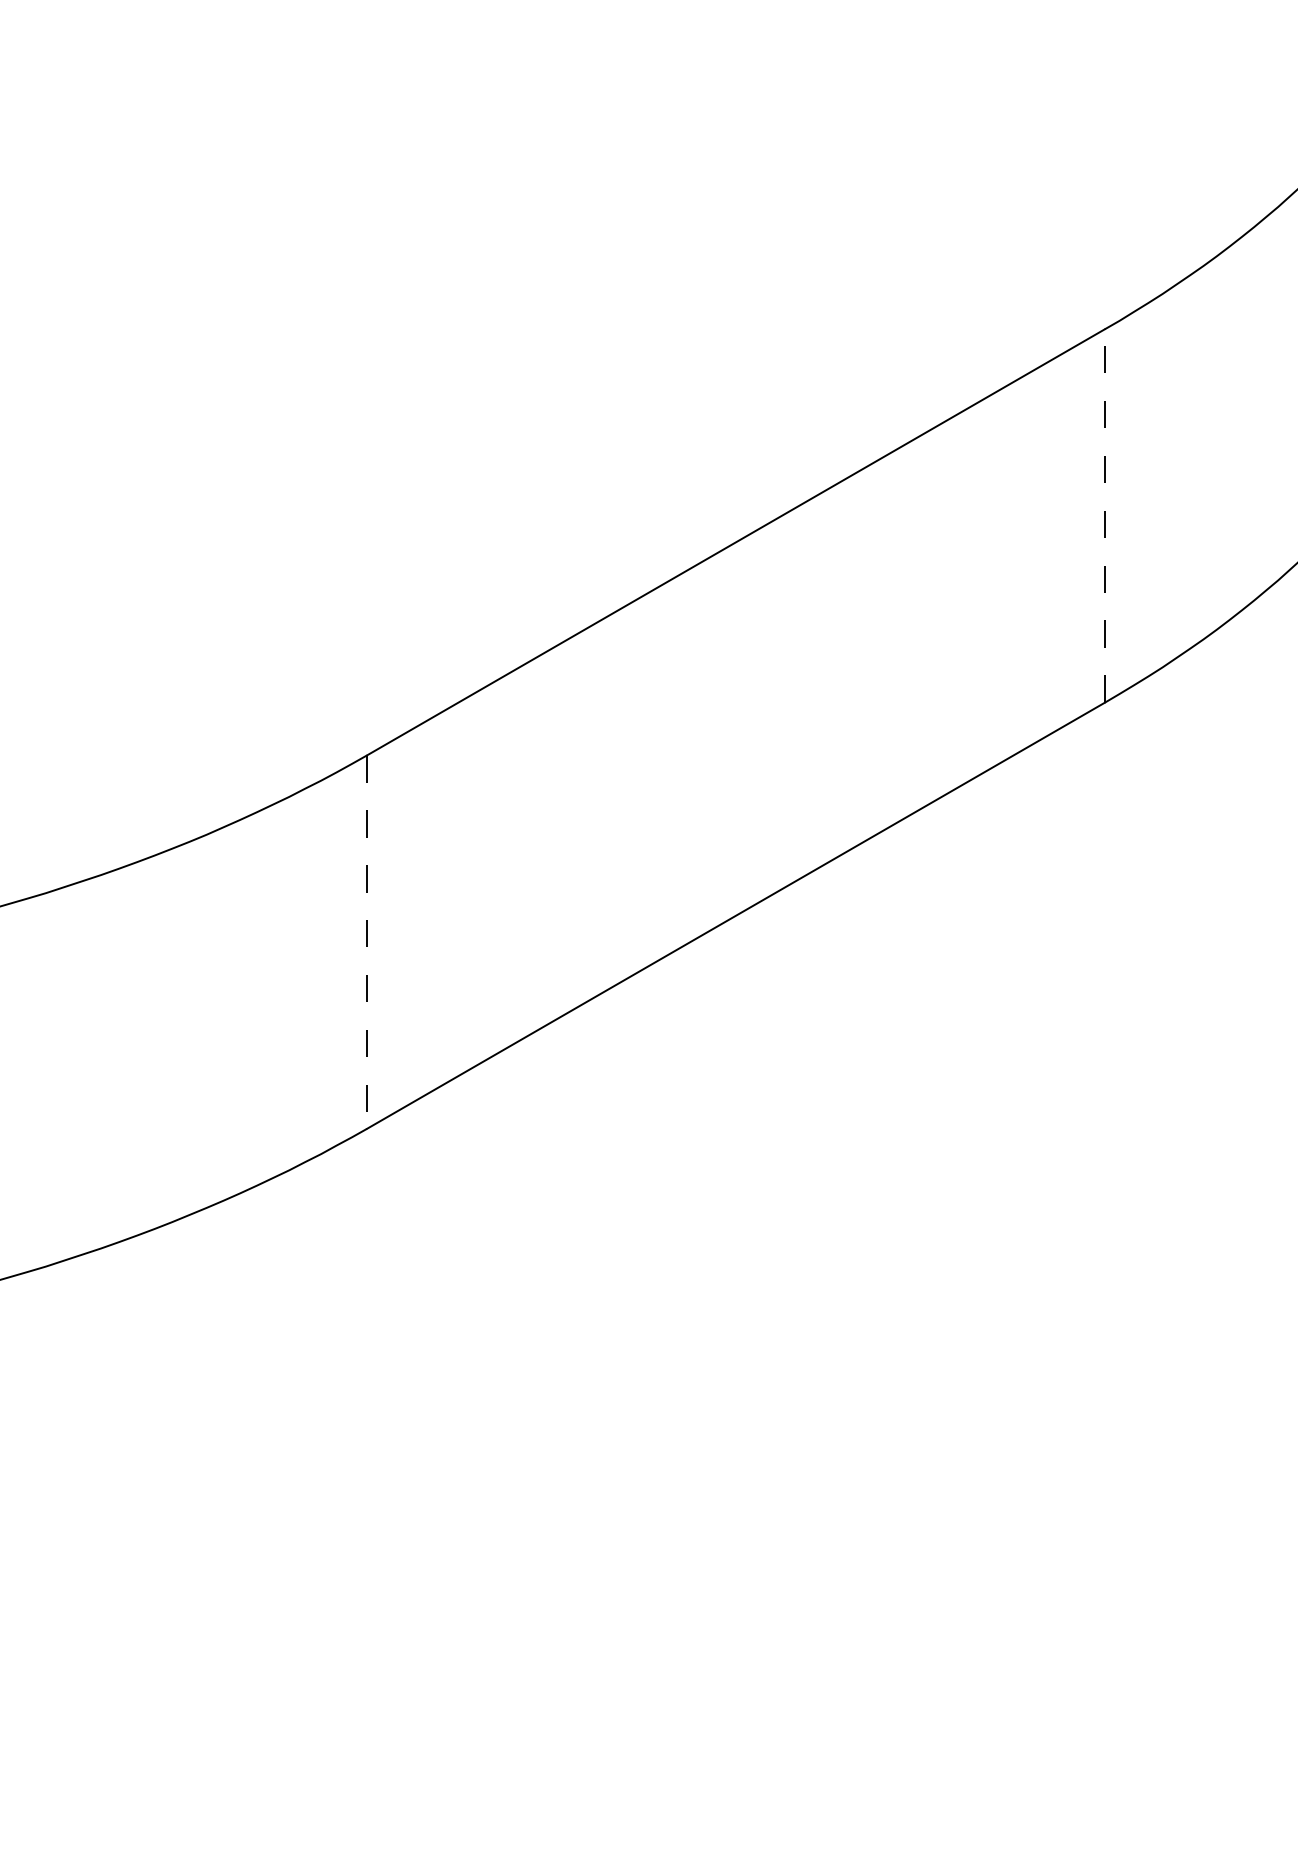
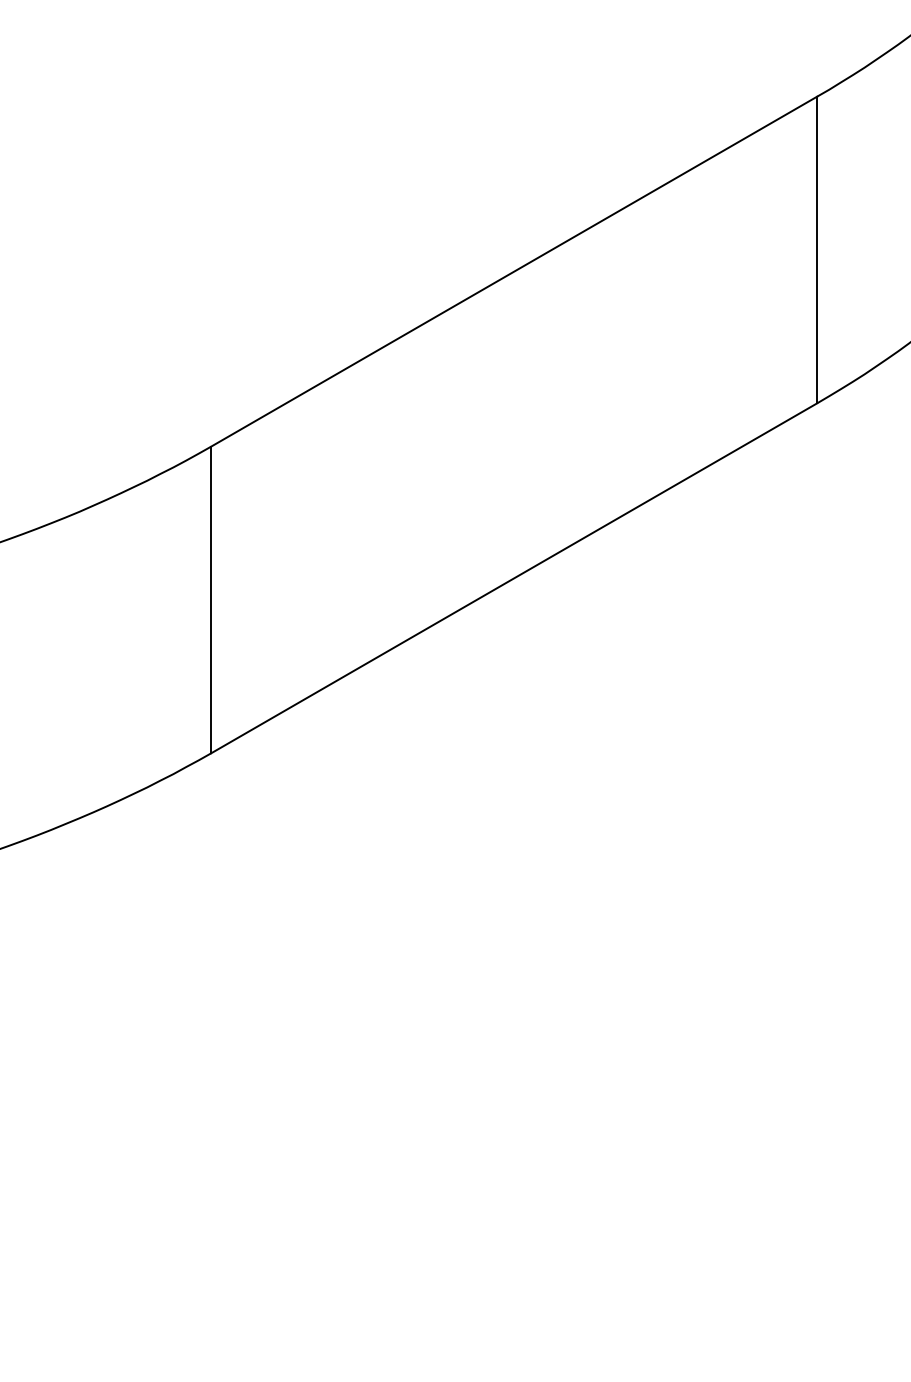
line: (1104, 516) -> (816, 250), dashed -> solid
line: (367, 942) -> (211, 600), dashed -> solid

